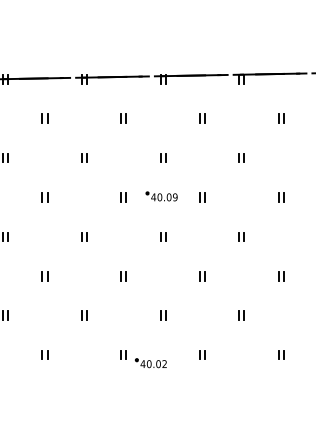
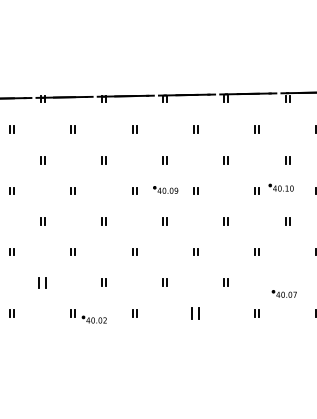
part: (161, 195) -> (165, 189), moved
part: (84, 315) -> (42, 282), size x1.6
part: (280, 355) -> (195, 313), size x1.6

